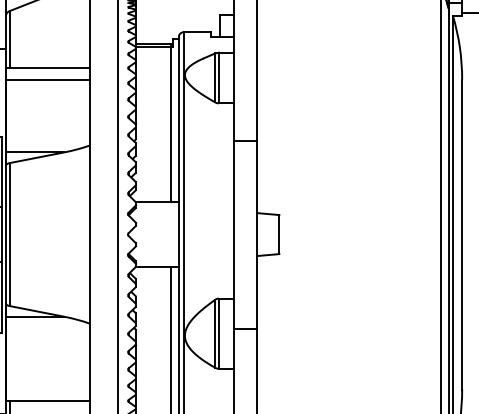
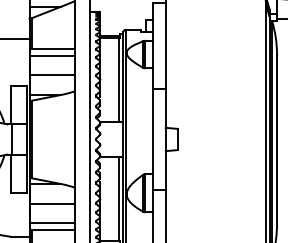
line: (48, 116) -> (52, 75), added
line: (48, 352) -> (52, 203), added
line: (48, 389) -> (52, 223), added

